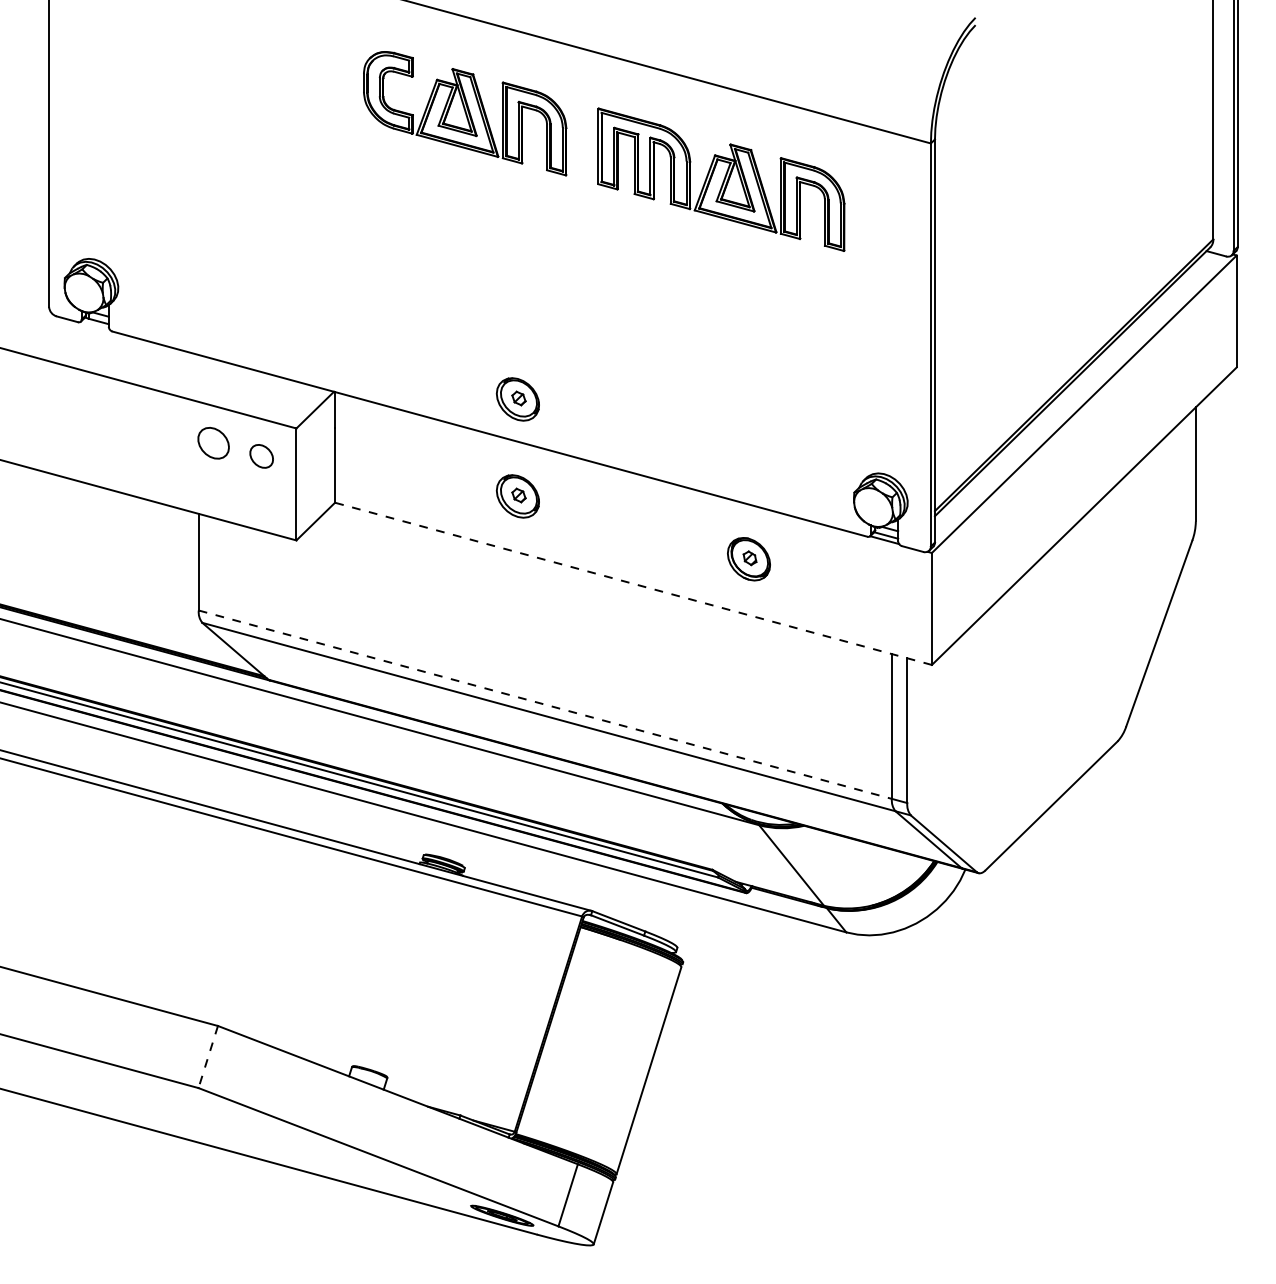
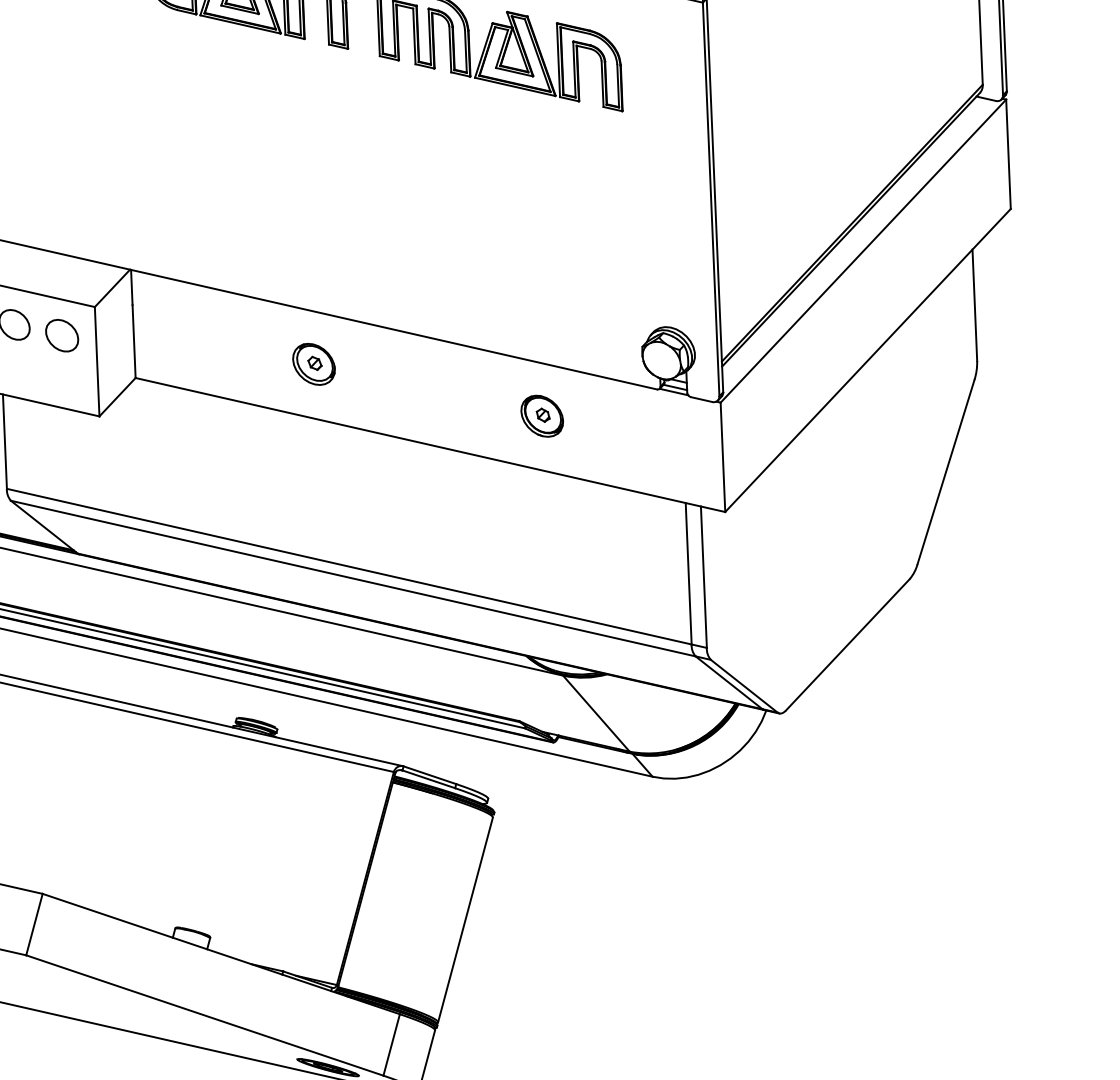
part: (517, 399) -> (309, 269), removed
part: (261, 456) -> (61, 335), size x1.43
line: (633, 583) -> (430, 444), dashed -> solid
line: (545, 704) -> (349, 566), dashed -> solid
line: (208, 1057) -> (34, 925), dashed -> solid

